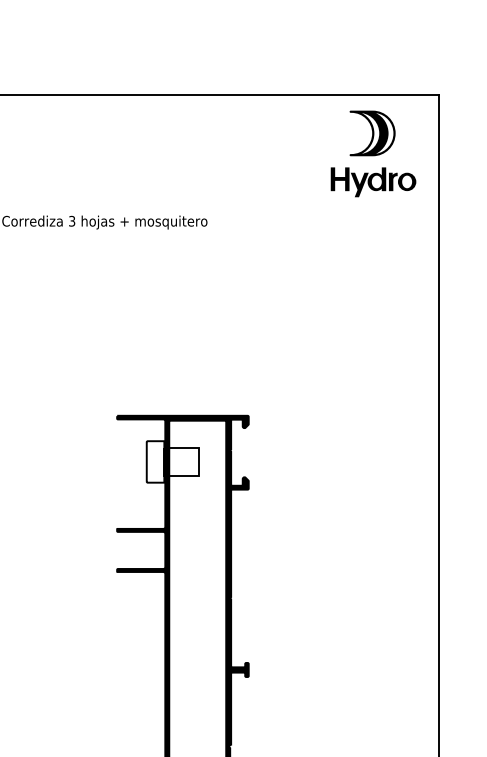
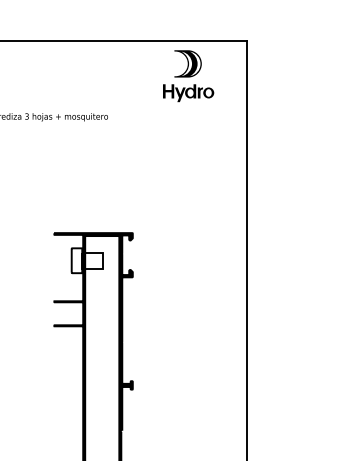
part: (373, 154) -> (188, 76), moved

